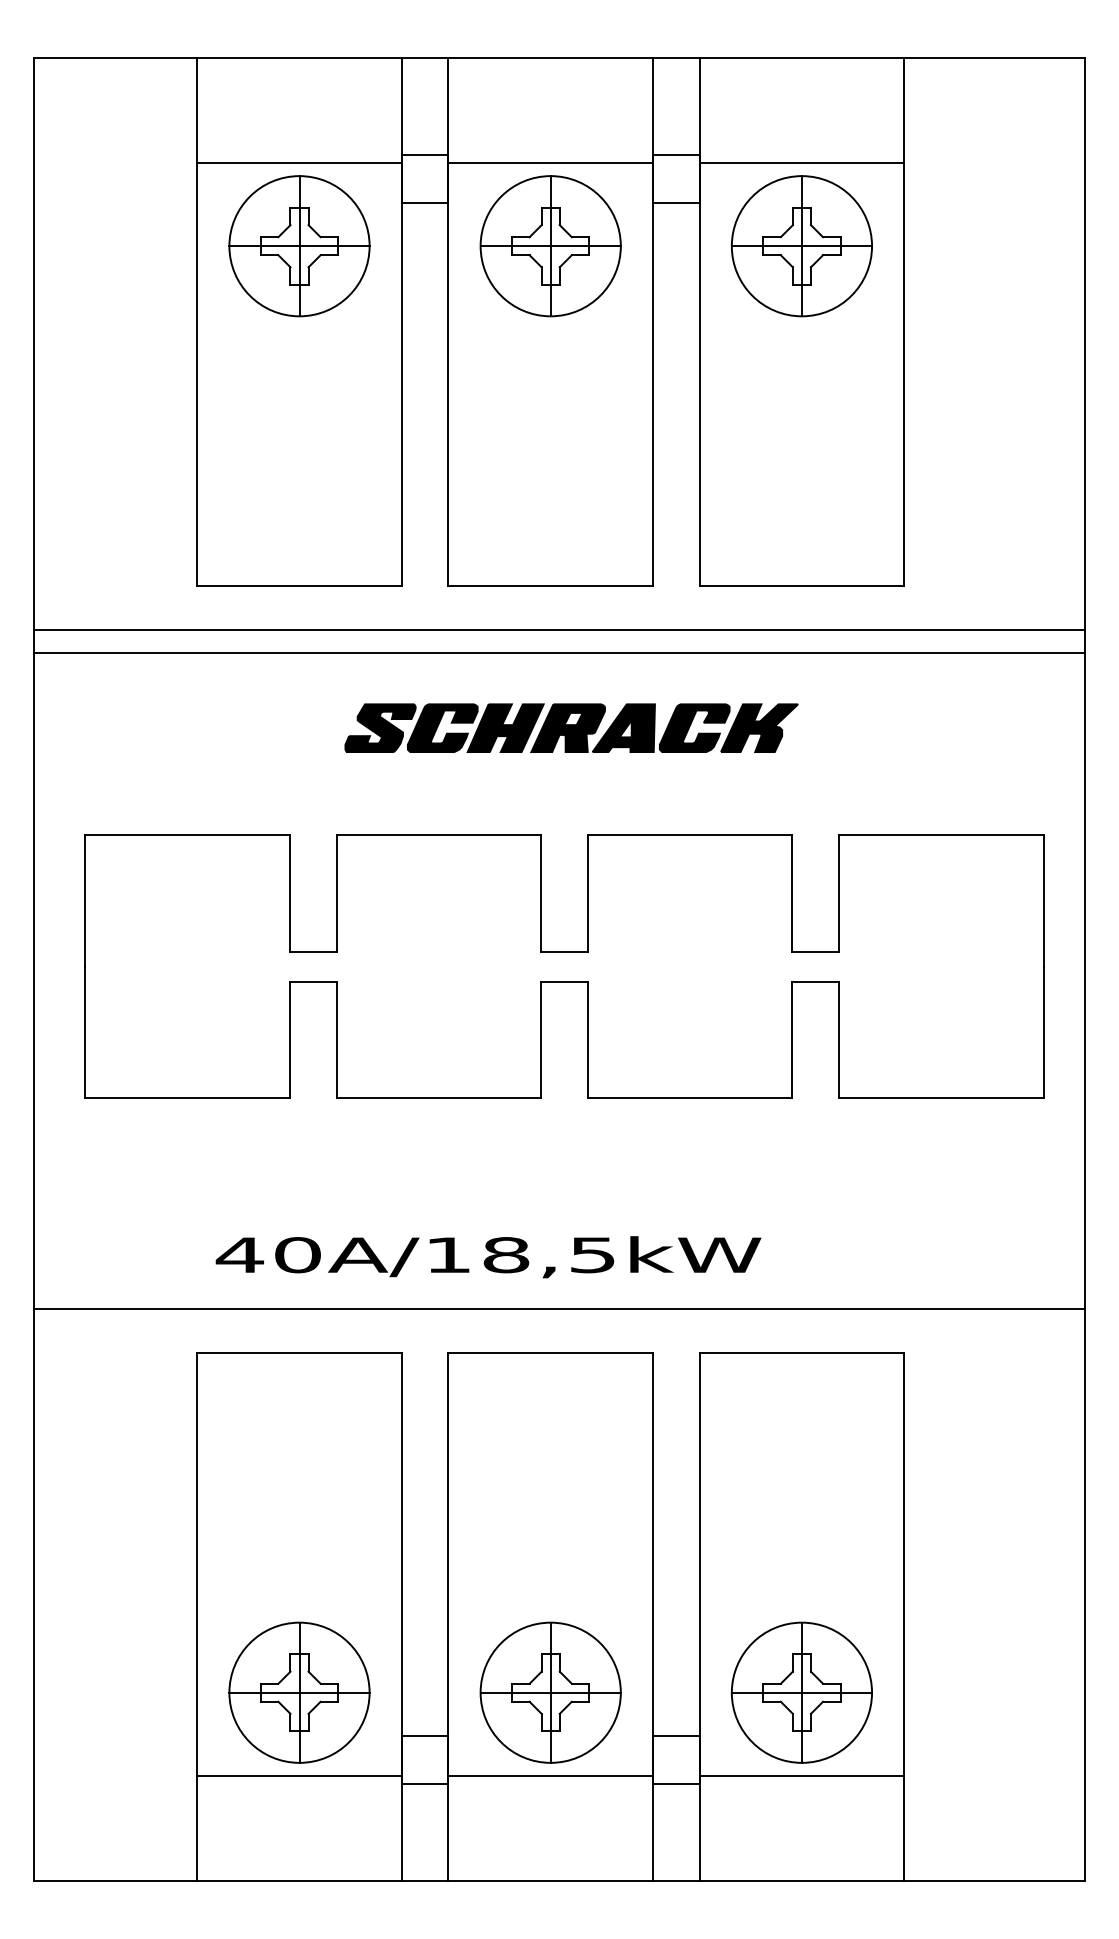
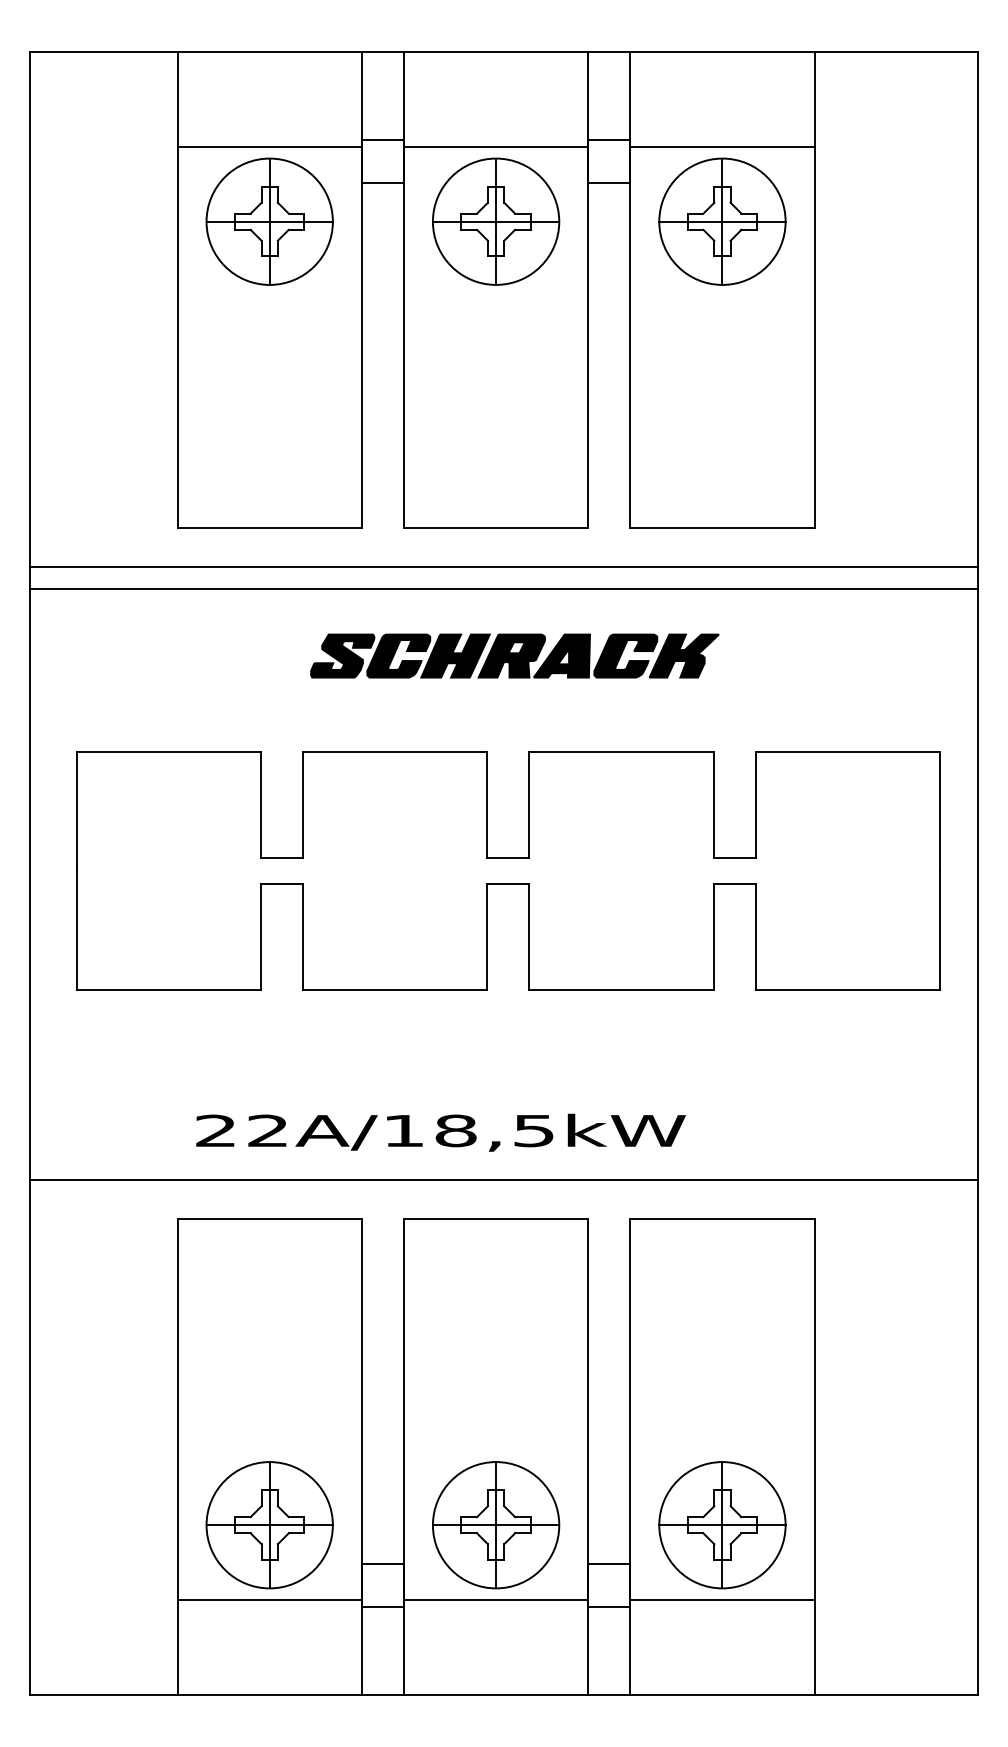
text: (267, 1255) -> (240, 1131), 40A/18,5kW -> 22A/18,5kW

